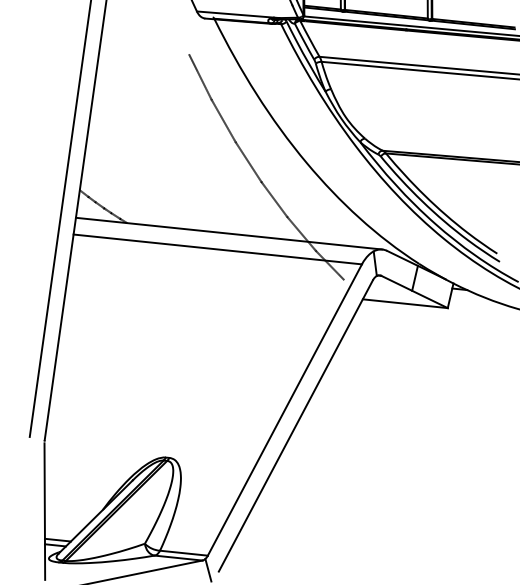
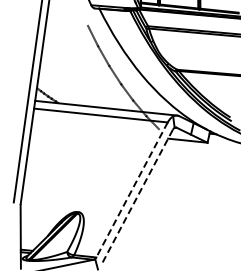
line: (283, 411) -> (131, 190), solid -> dashed
line: (294, 426) -> (136, 197), solid -> dashed

